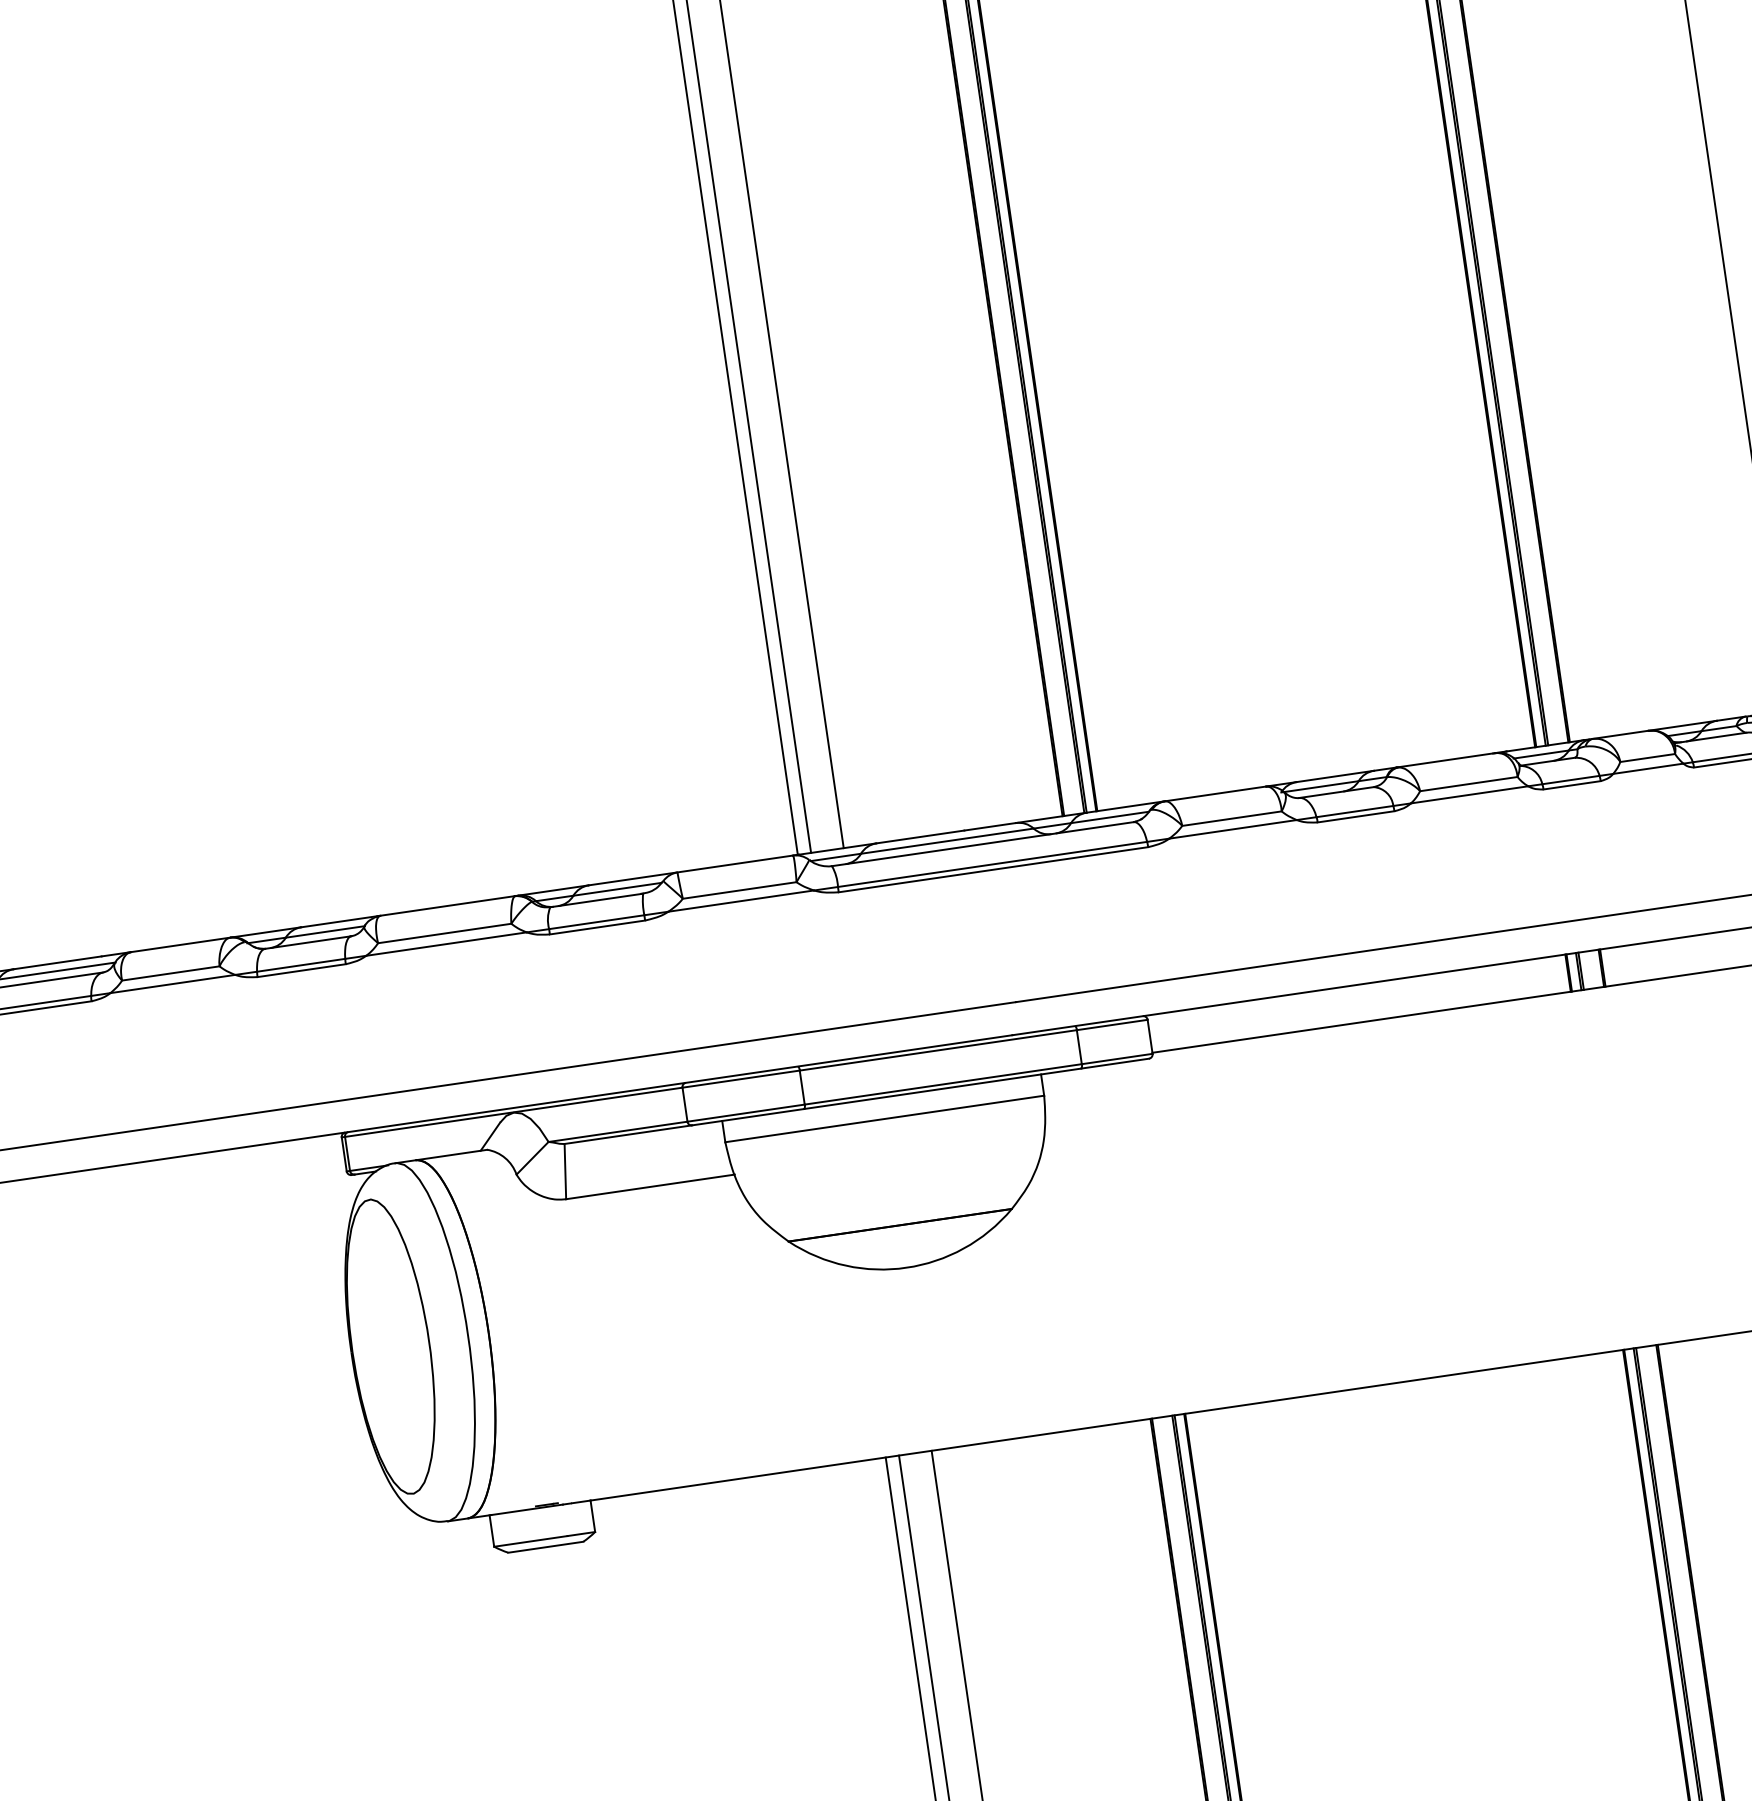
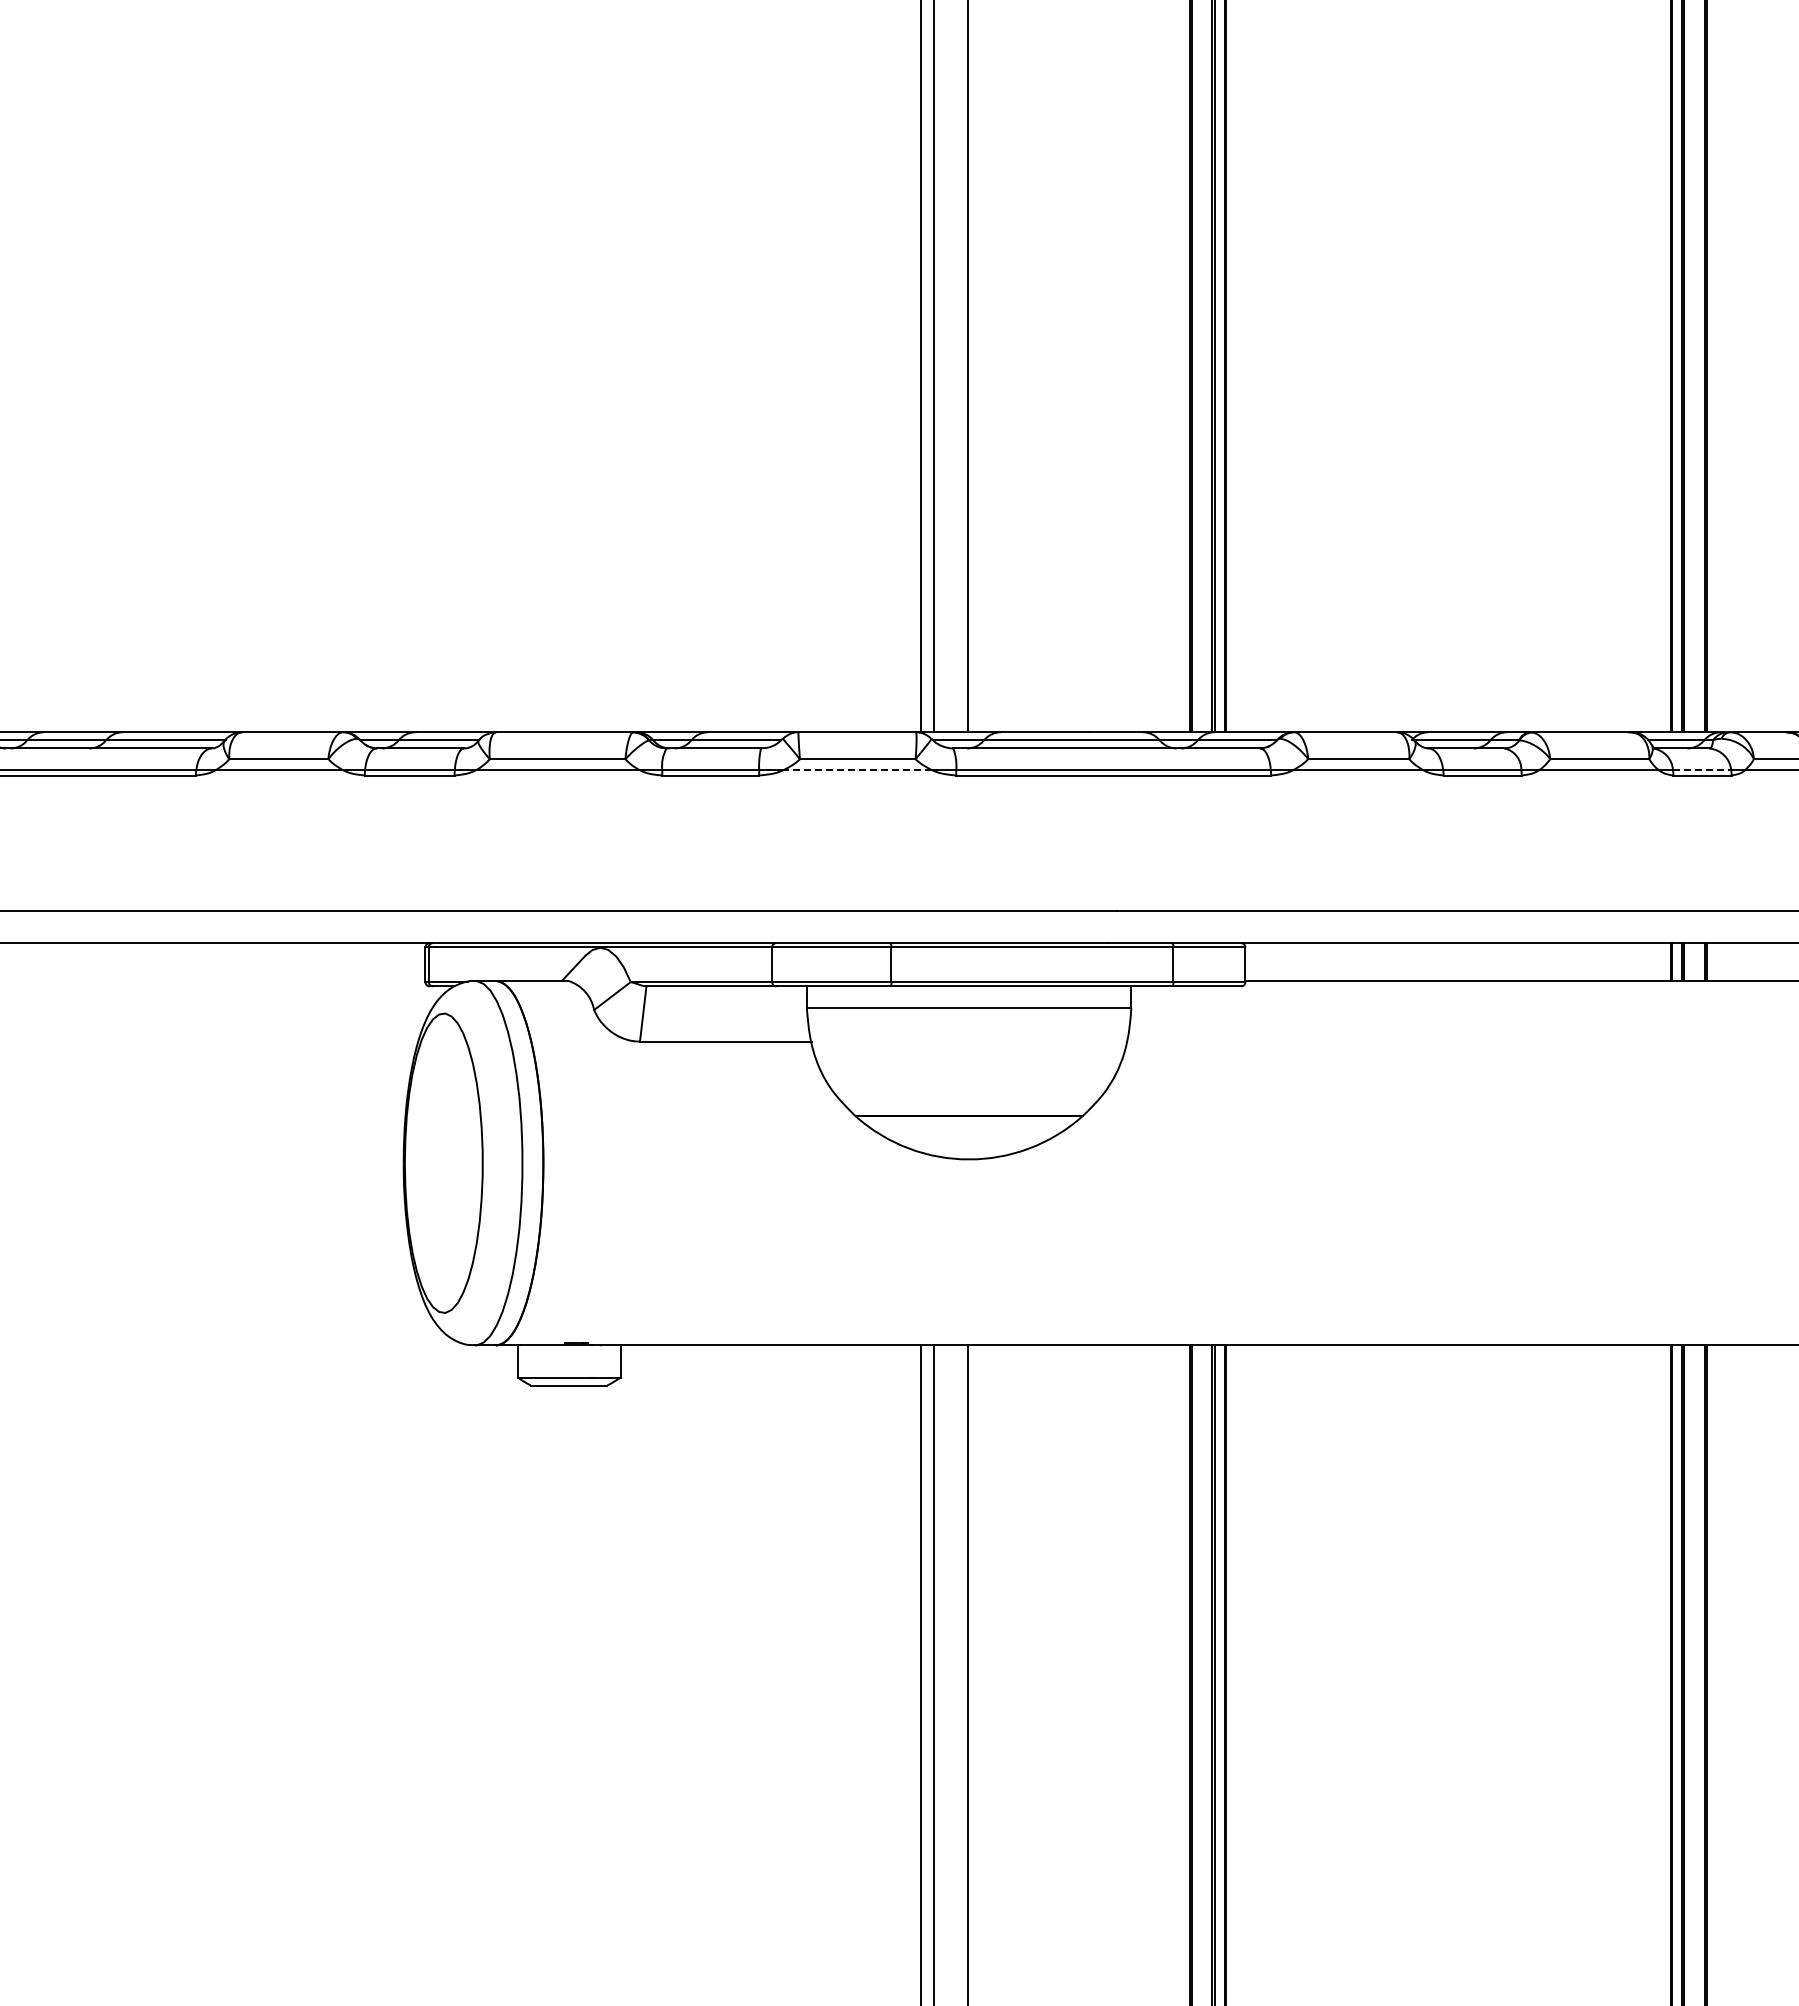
line: (1571, 780) -> (1702, 770), solid -> dashed
line: (741, 901) -> (857, 770), solid -> dashed

